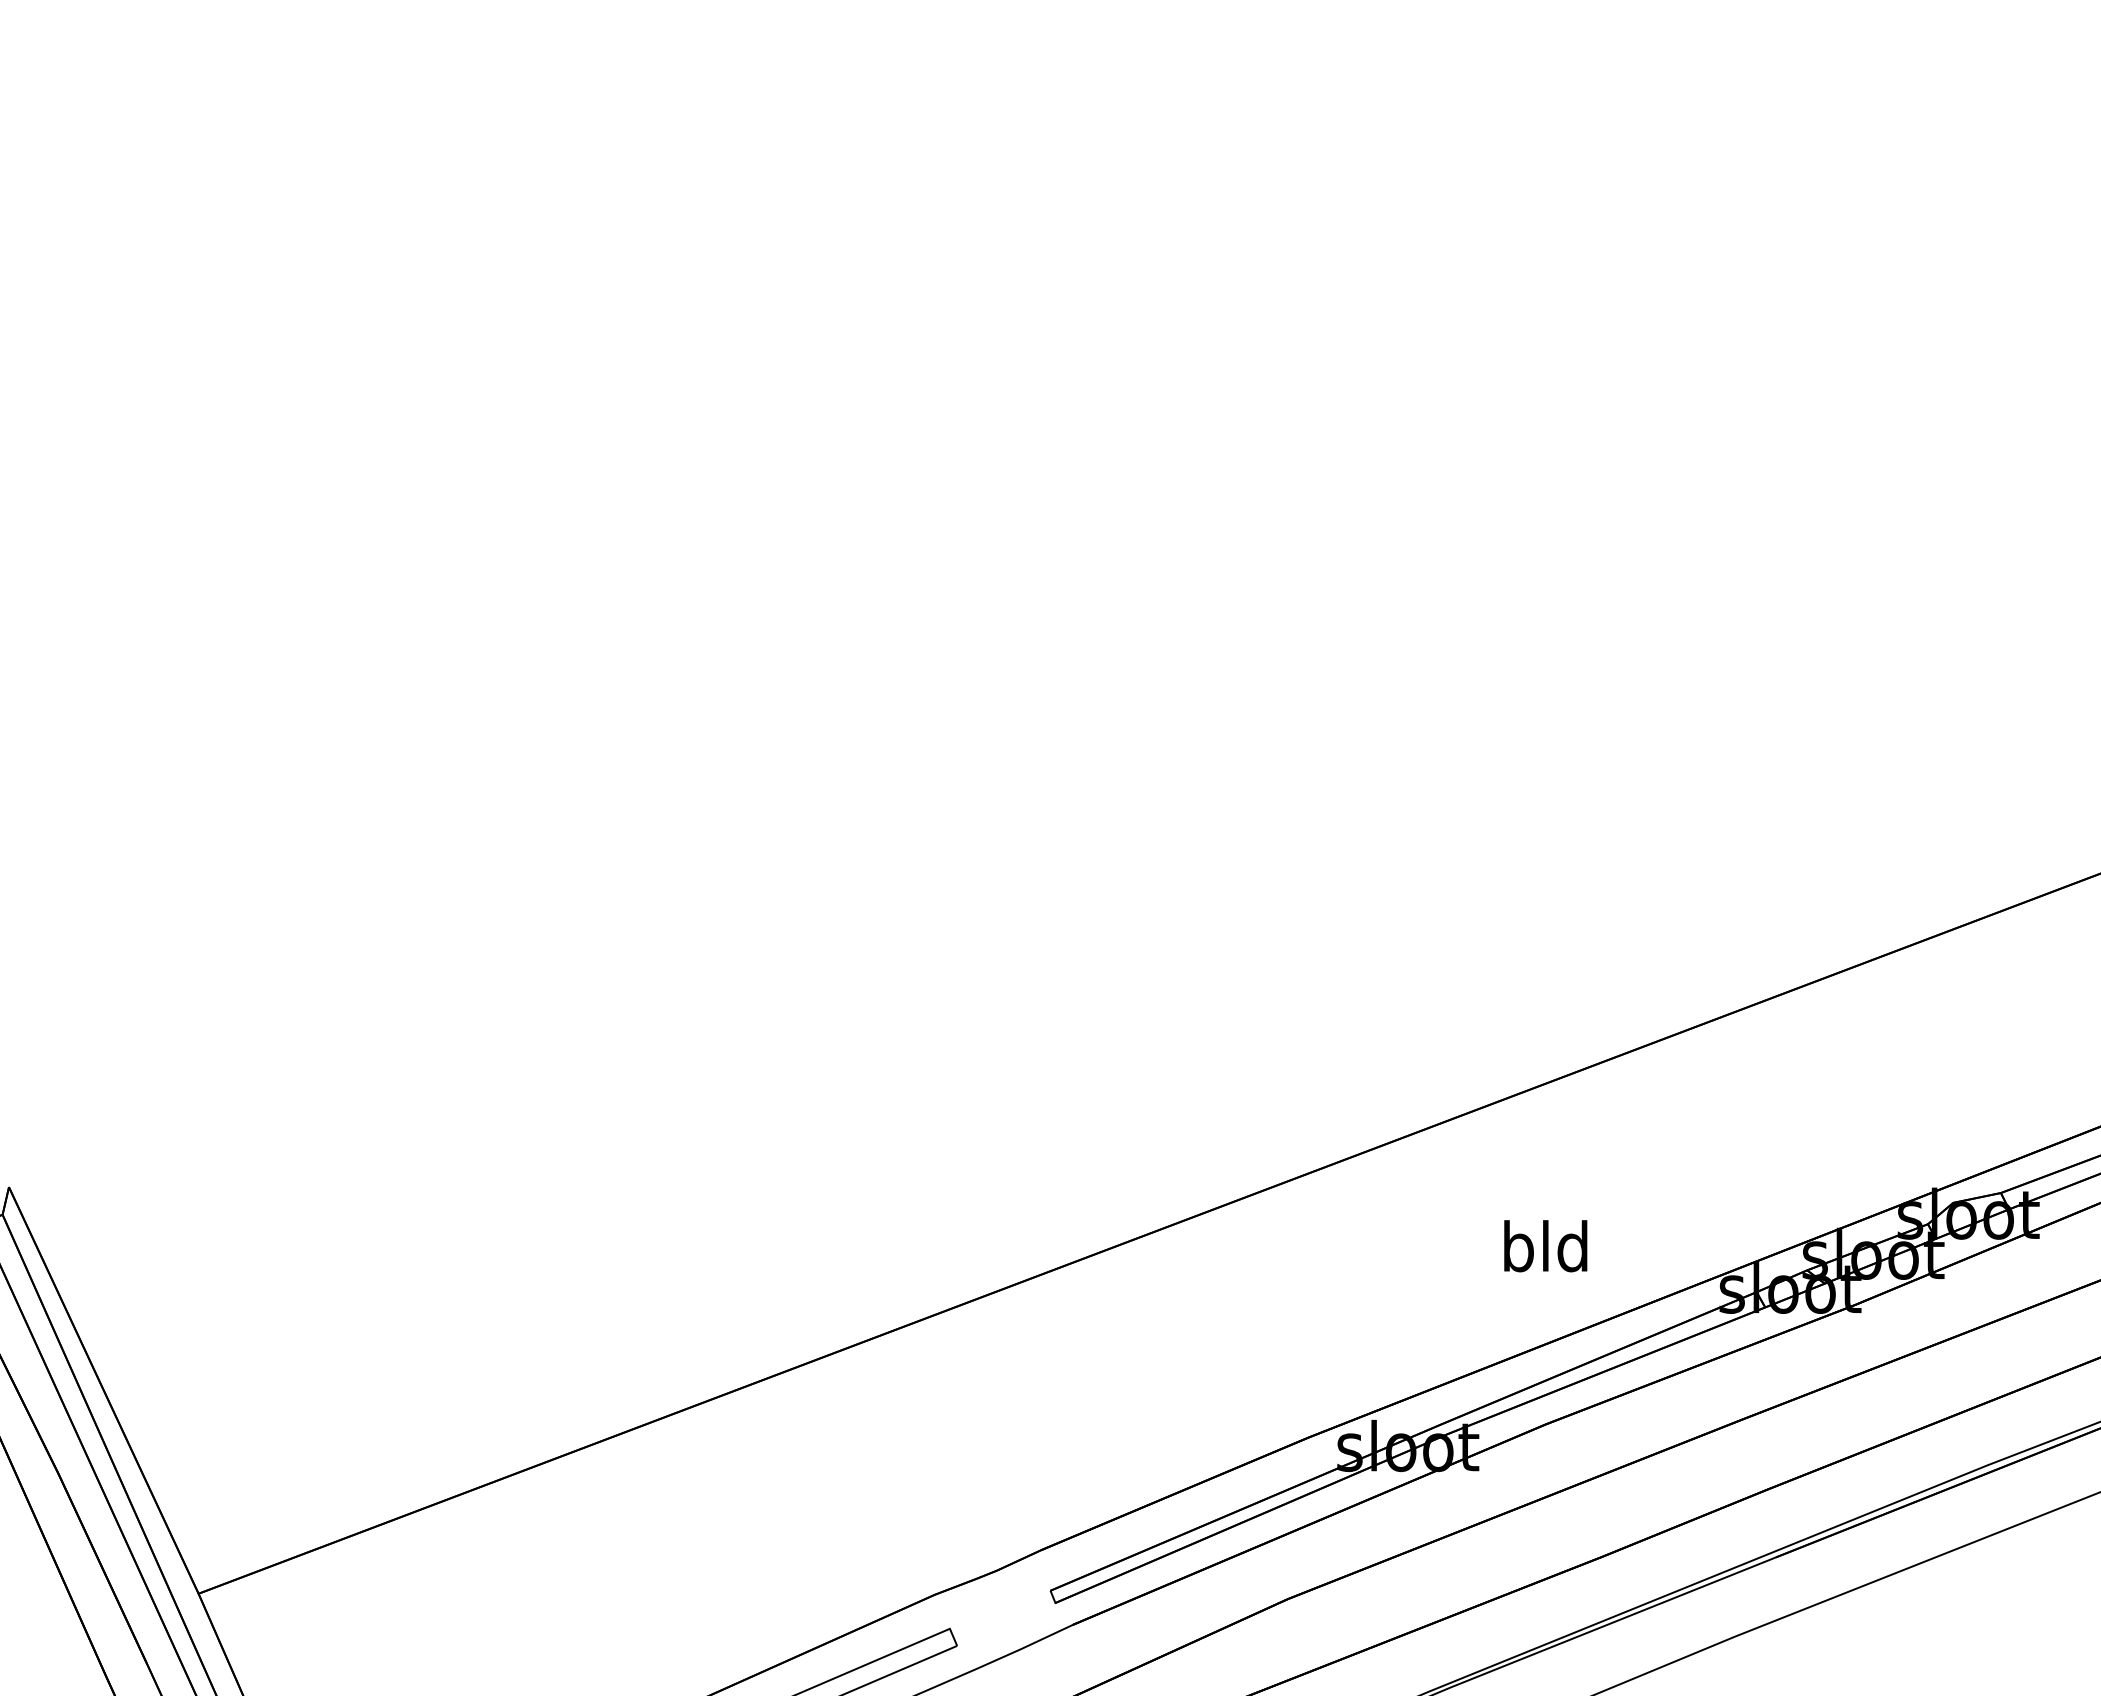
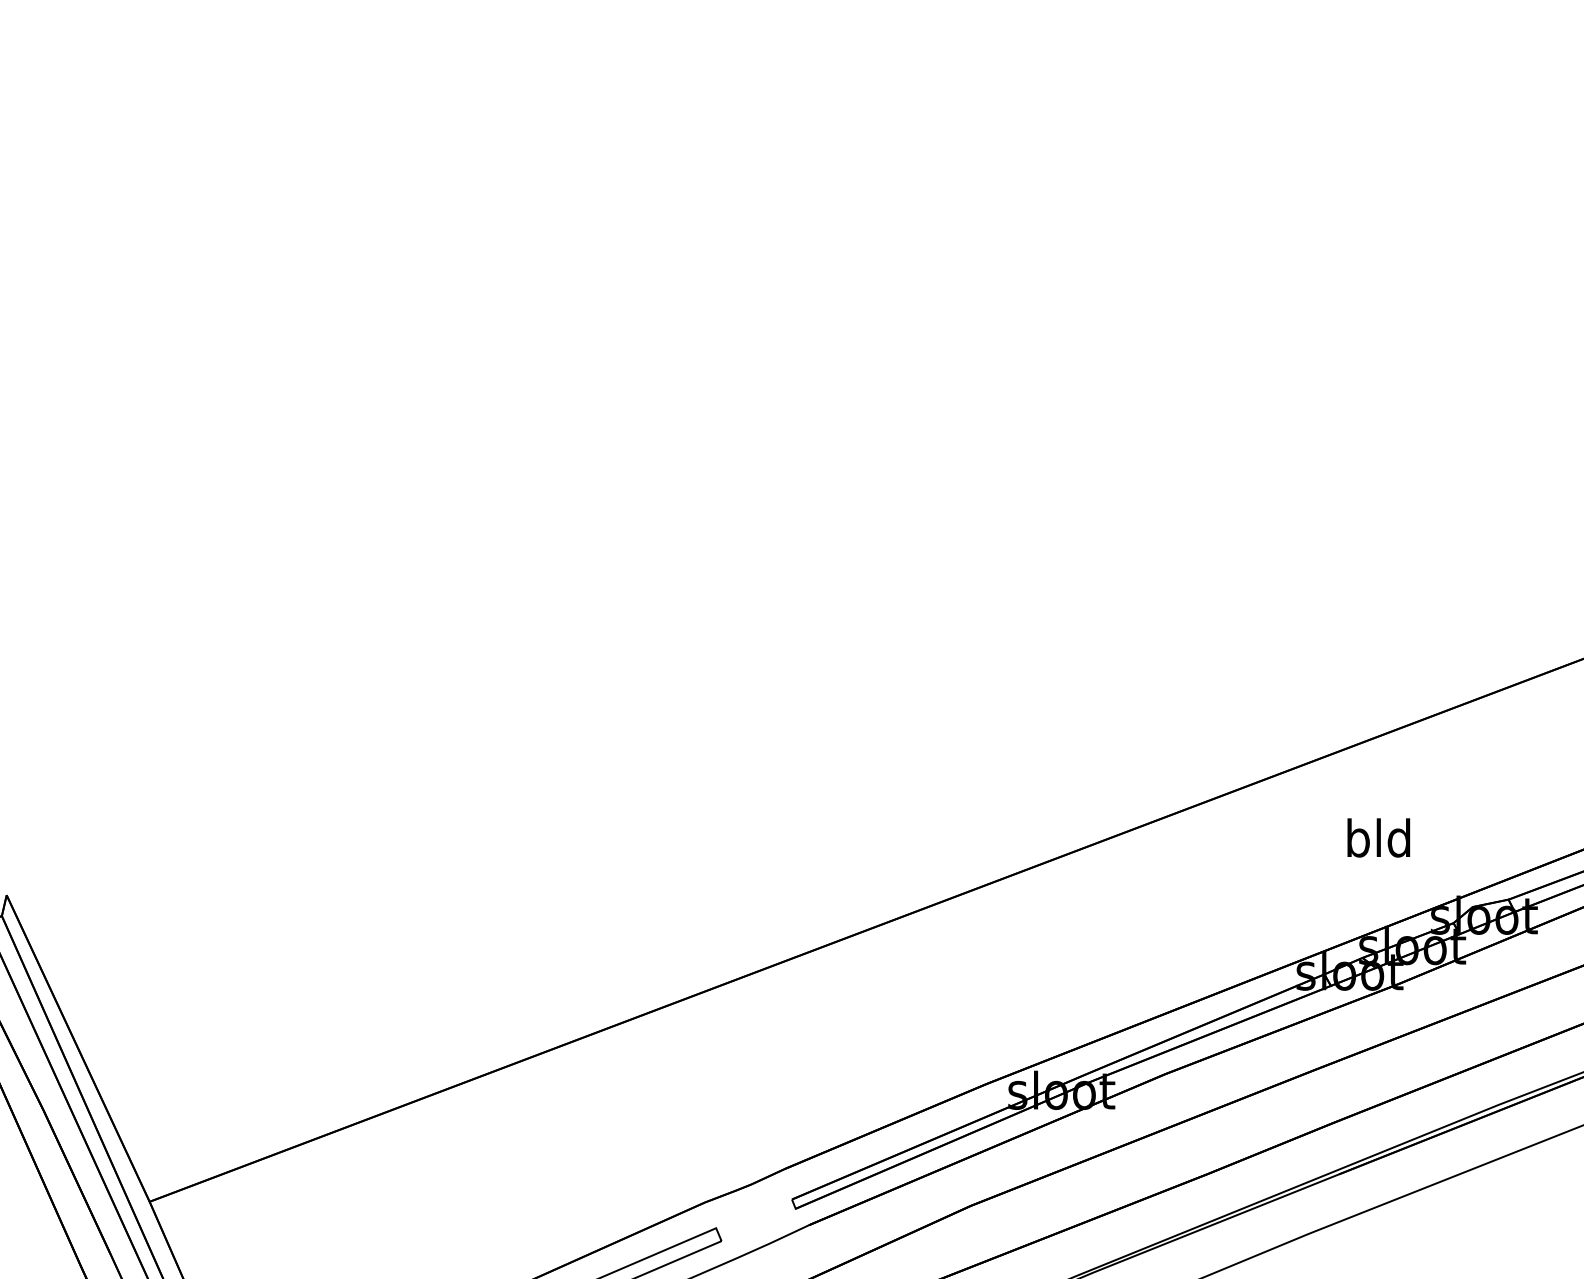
text: (1545, 1246) -> (1378, 838), moved

